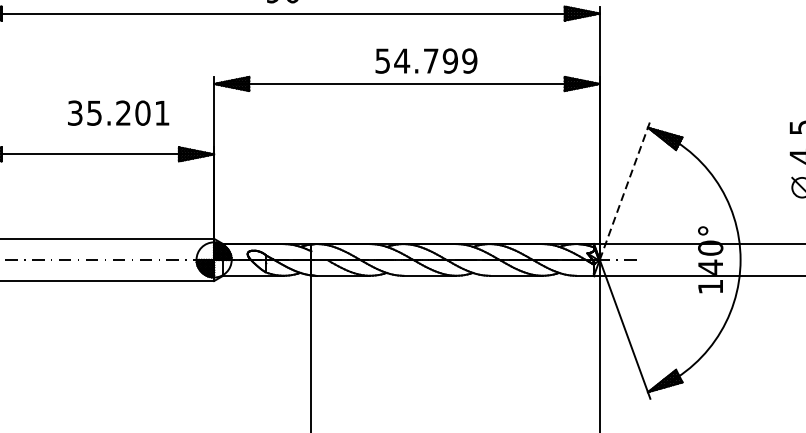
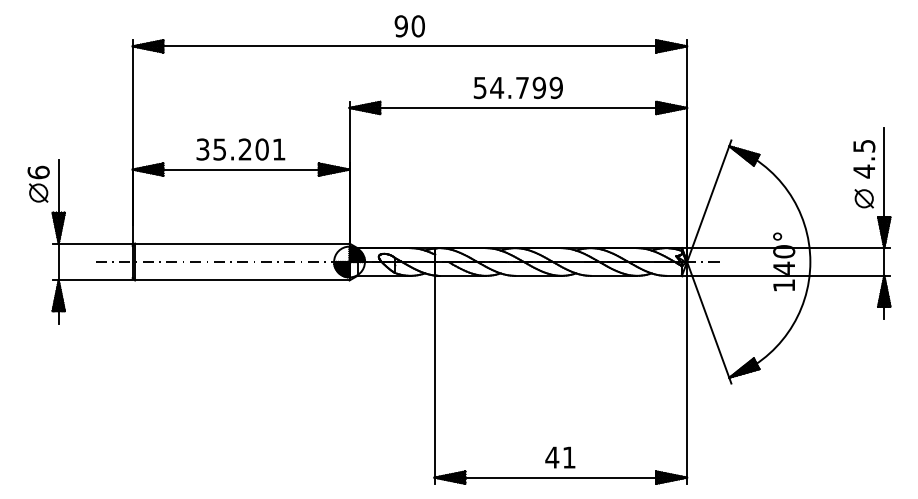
text: (425, 60) -> (517, 87), moved
text: (118, 113) -> (240, 149), moved
line: (625, 190) -> (709, 201), dashed -> solid

